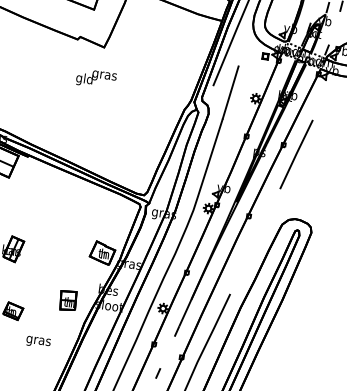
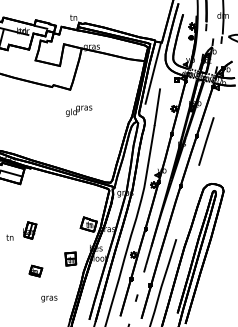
text: (97, 78) -> (79, 110), moved
text: (38, 341) -> (49, 298), moved

